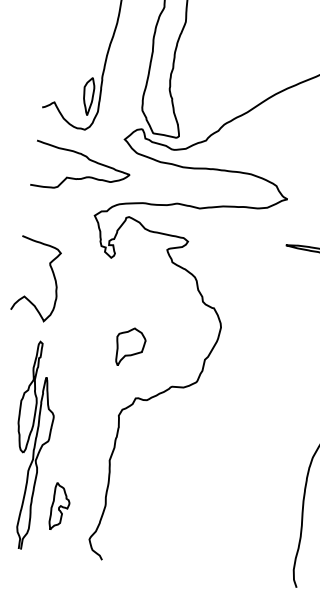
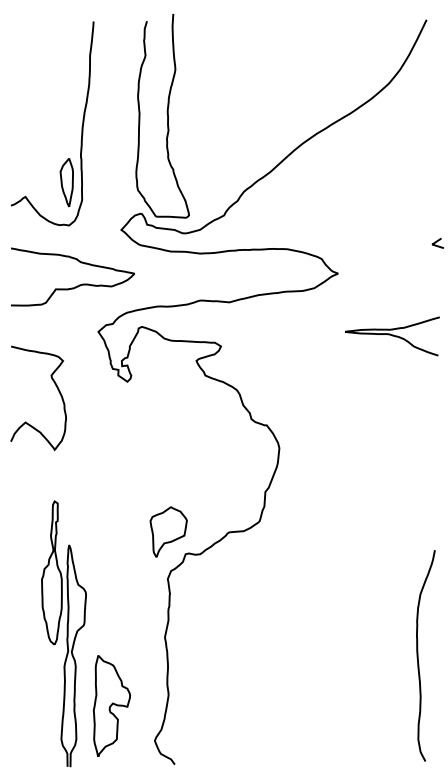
curve: (53, 274) -> (57, 389), moved
part: (130, 346) -> (168, 531), moved
part: (60, 506) -> (111, 705), size x1.67

